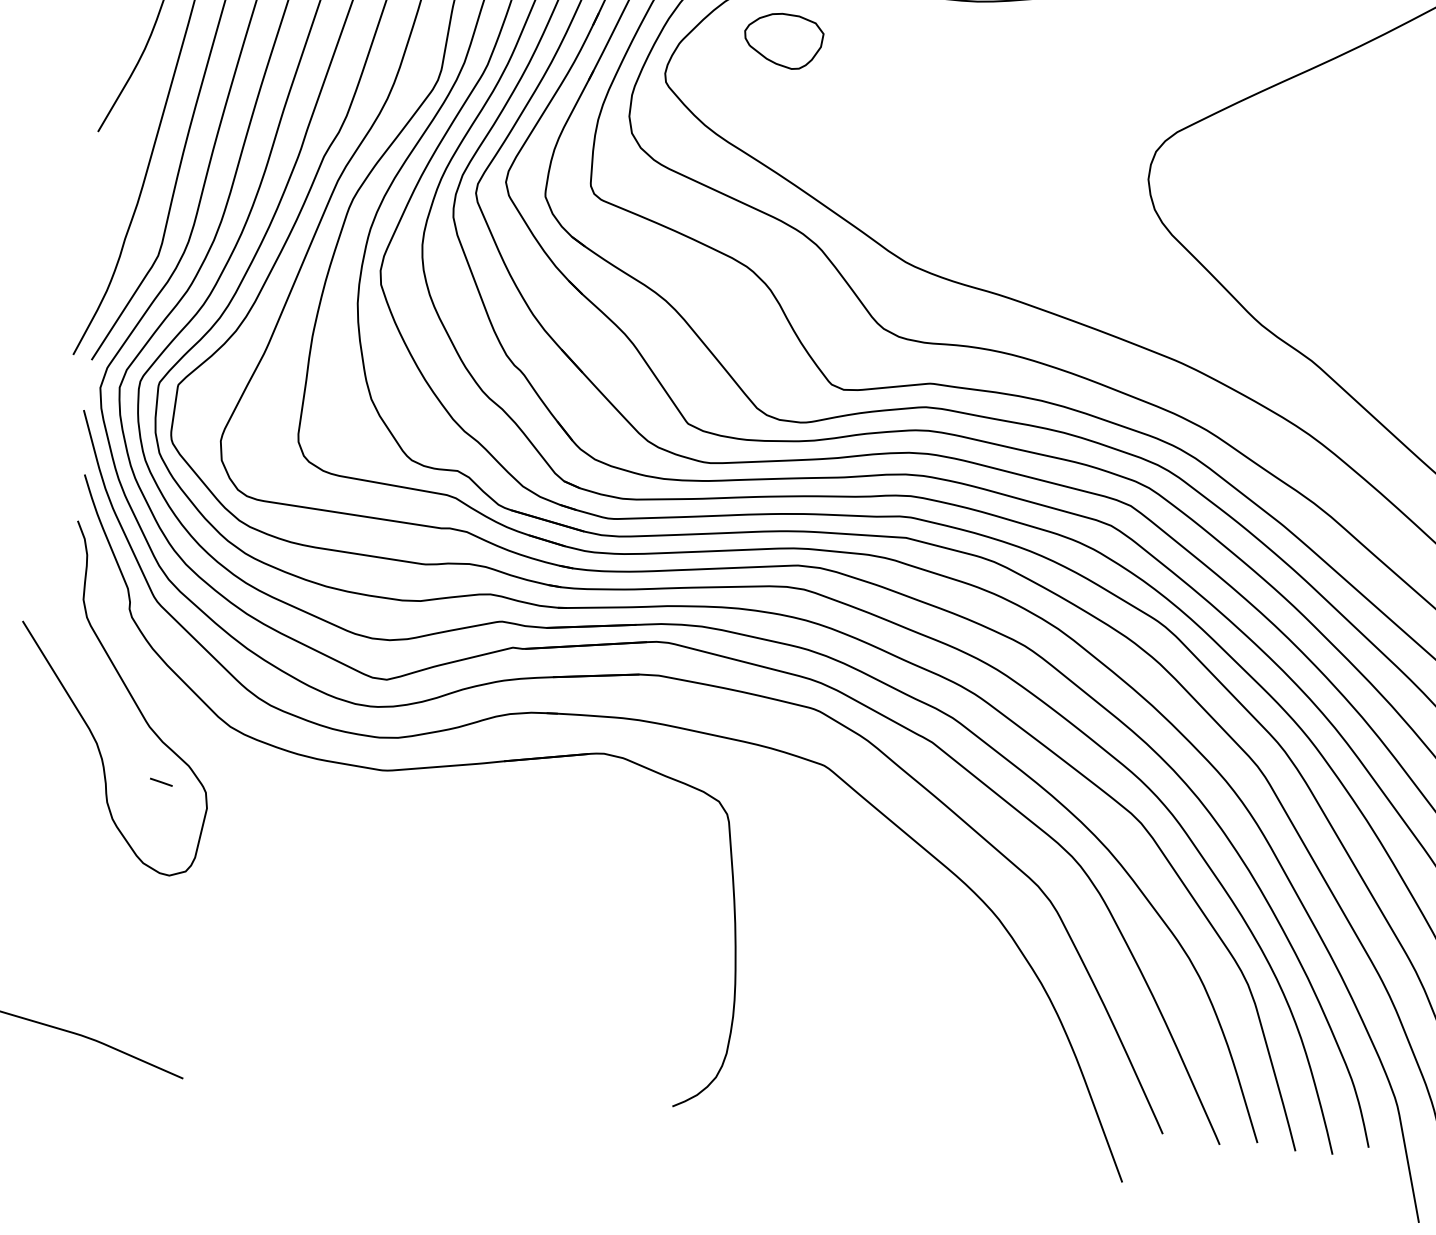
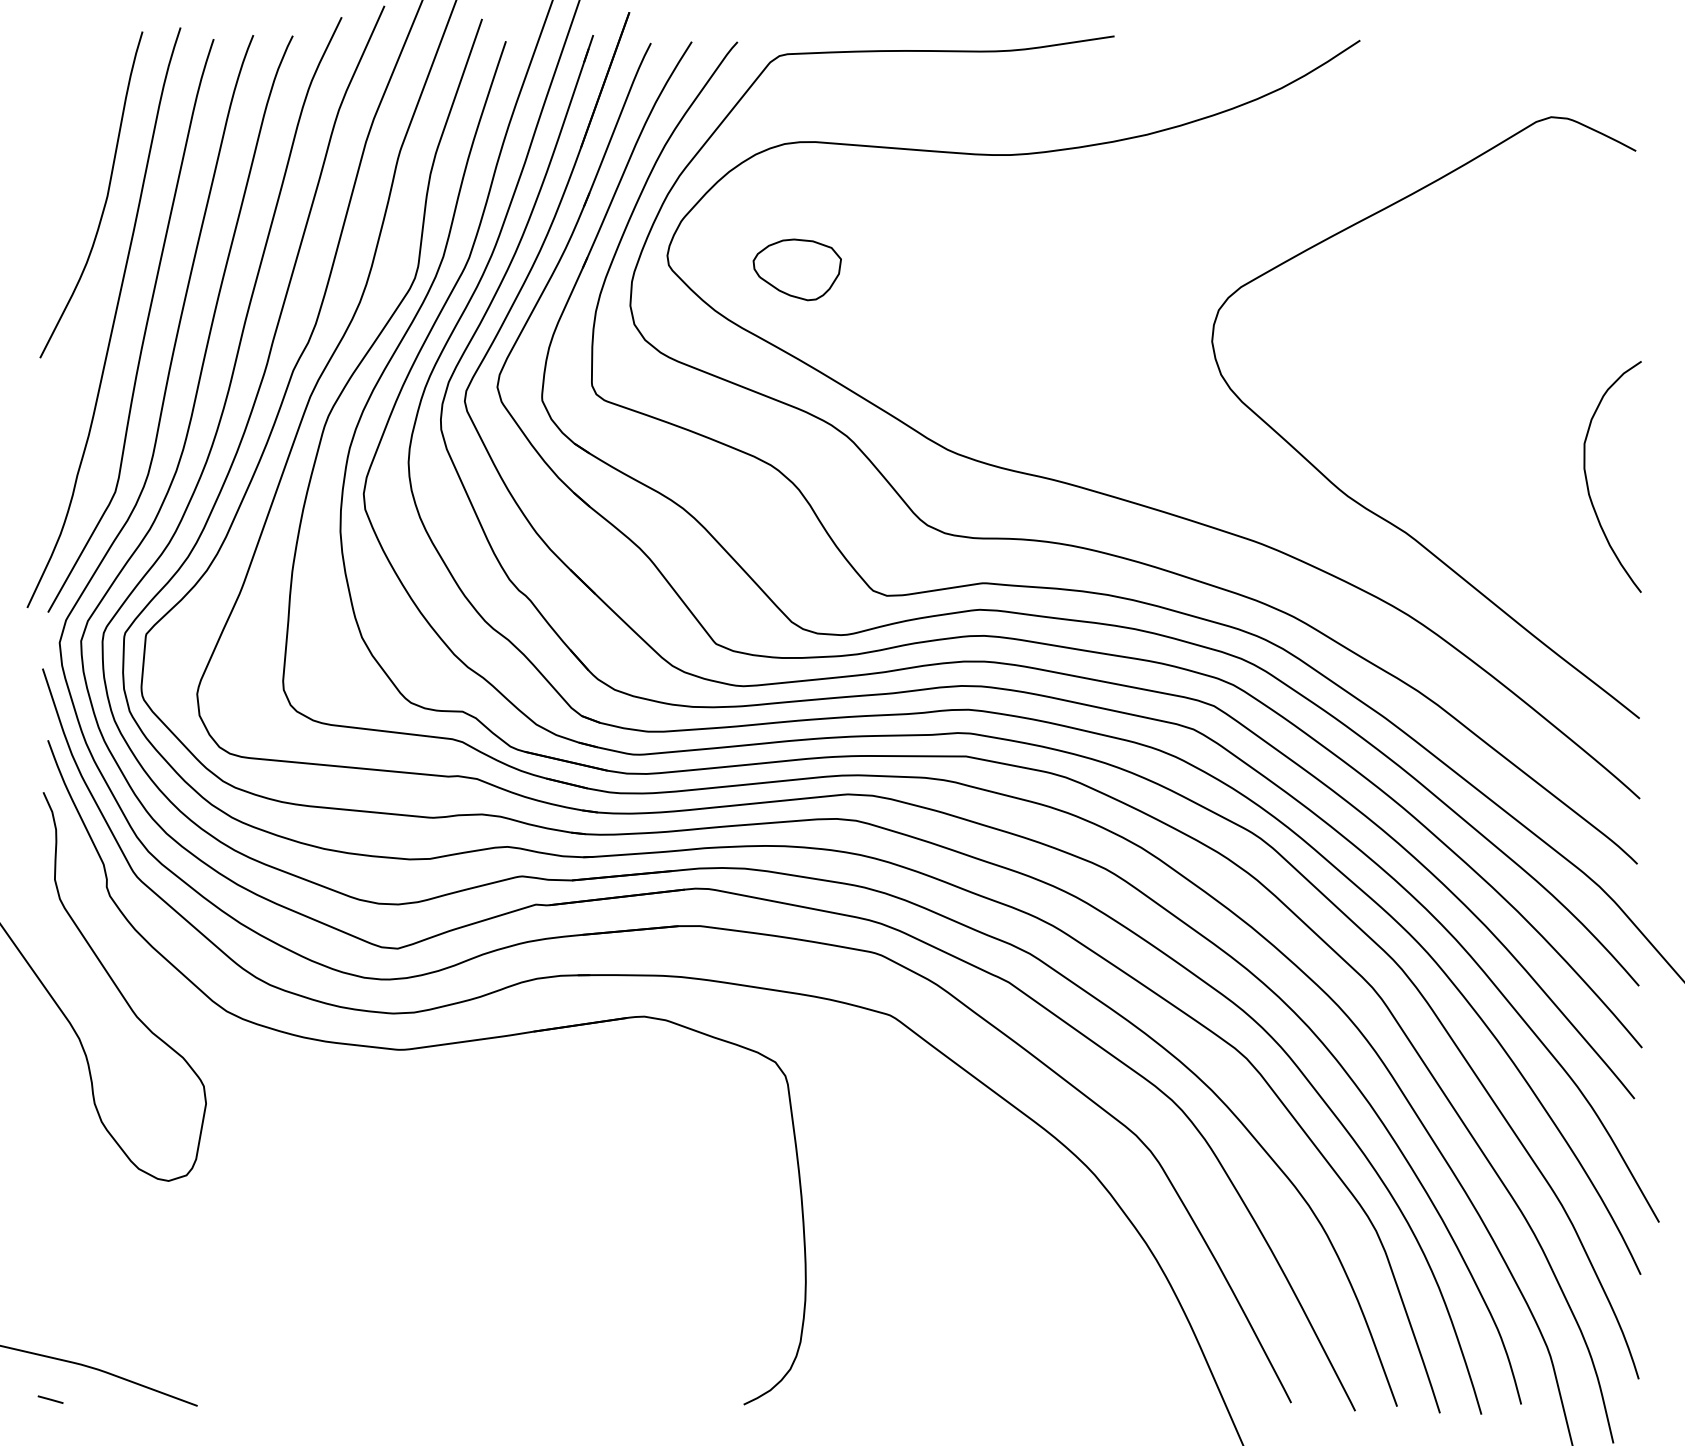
part: (783, 40) -> (796, 269), moved
line: (161, 782) -> (50, 1399), moved

